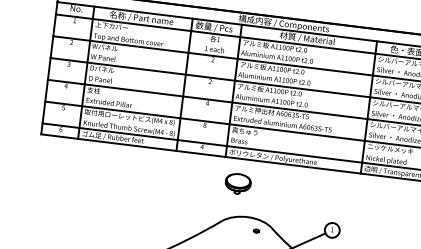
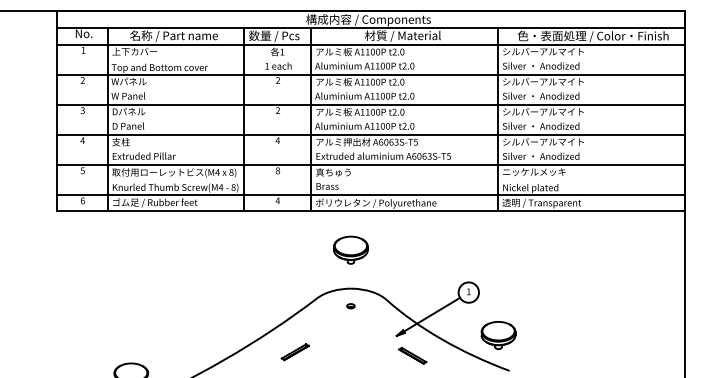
part: (237, 183) -> (350, 249), moved
part: (256, 231) -> (350, 306), moved

